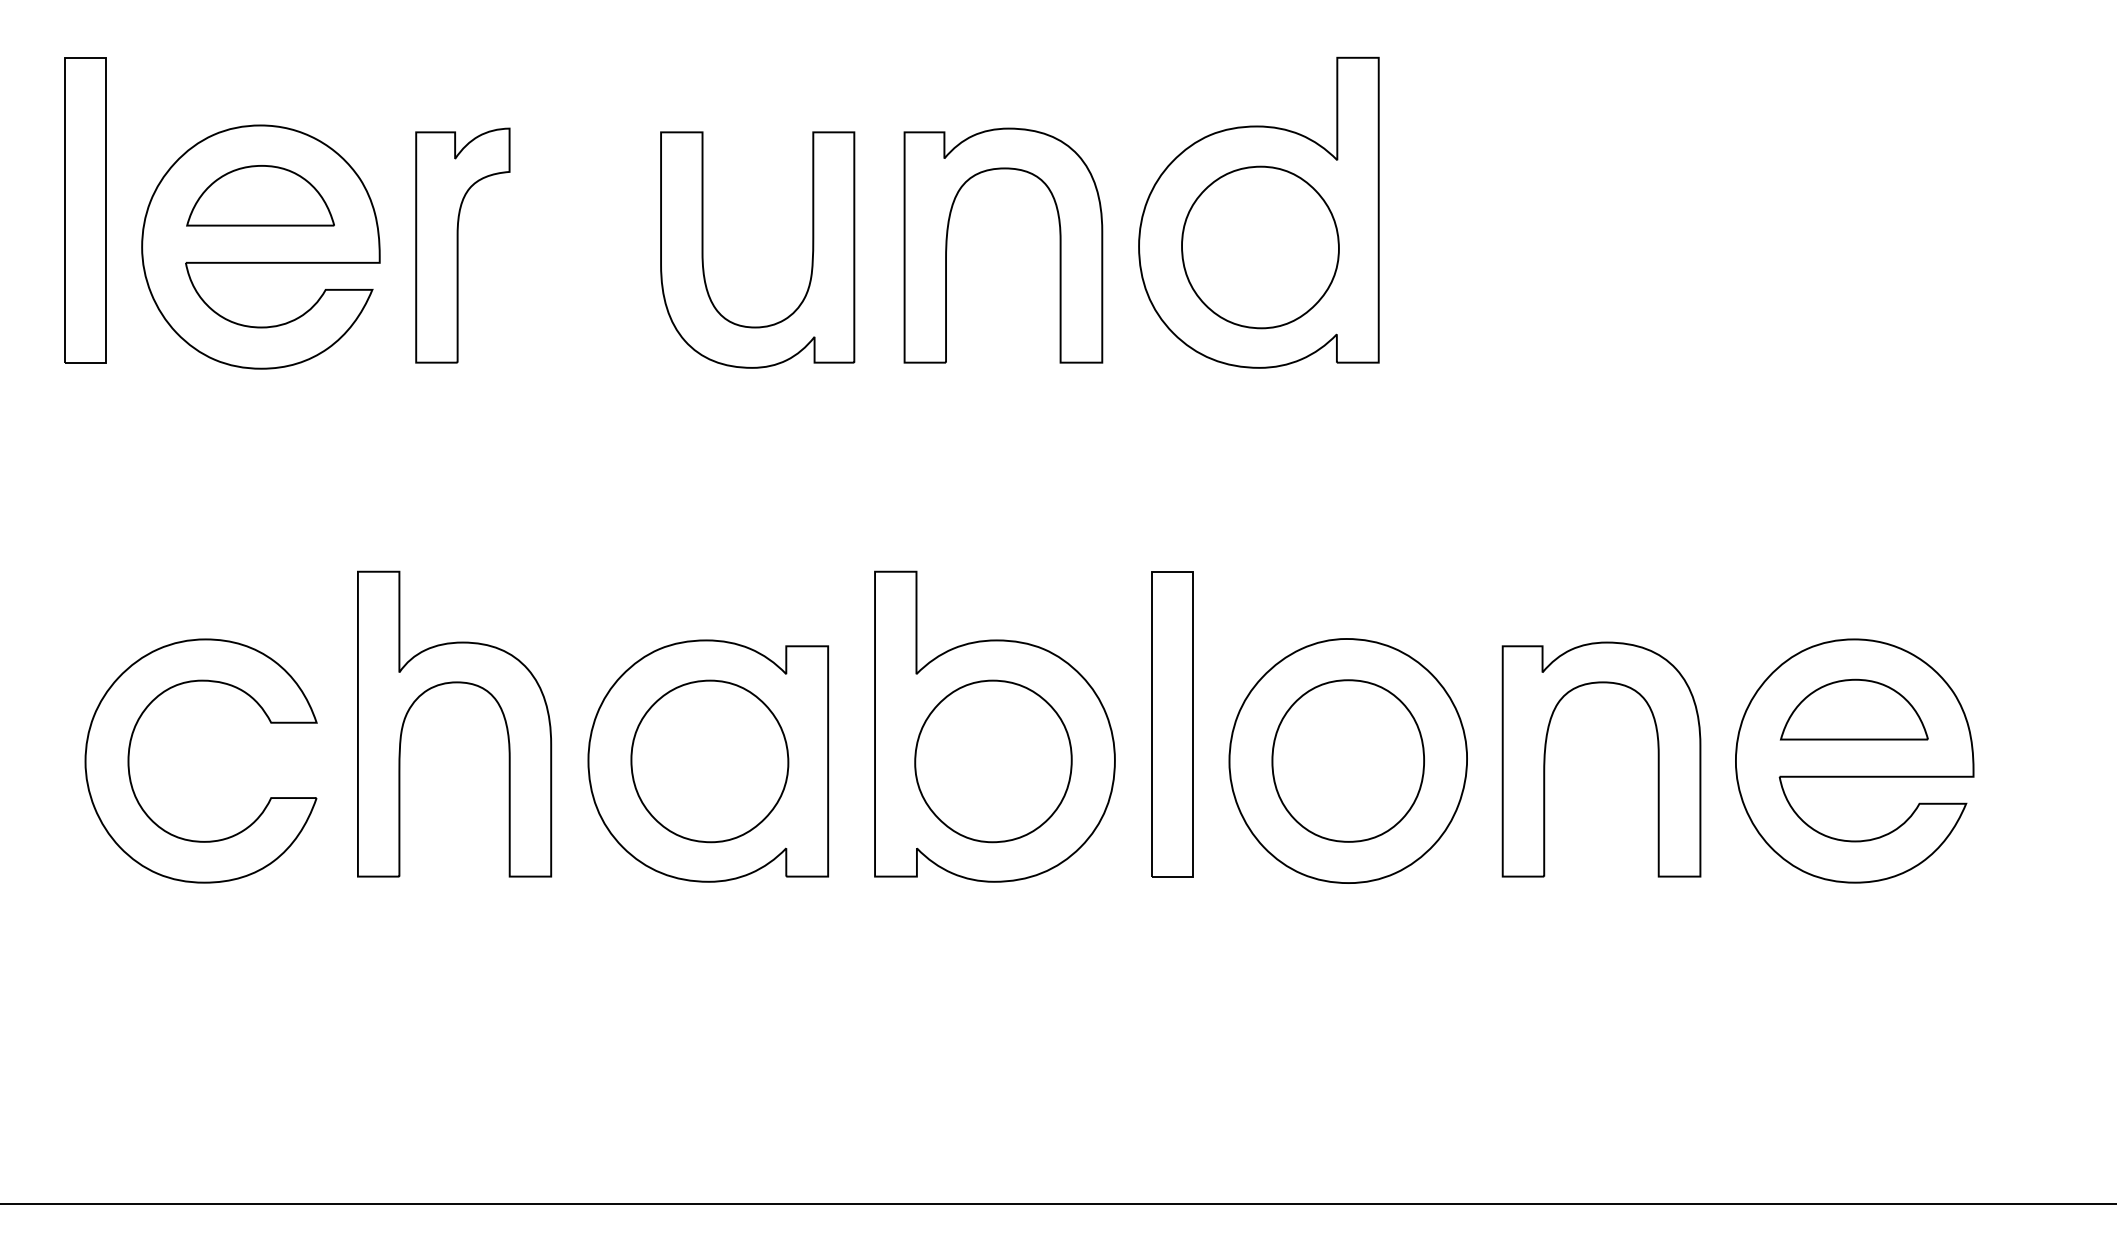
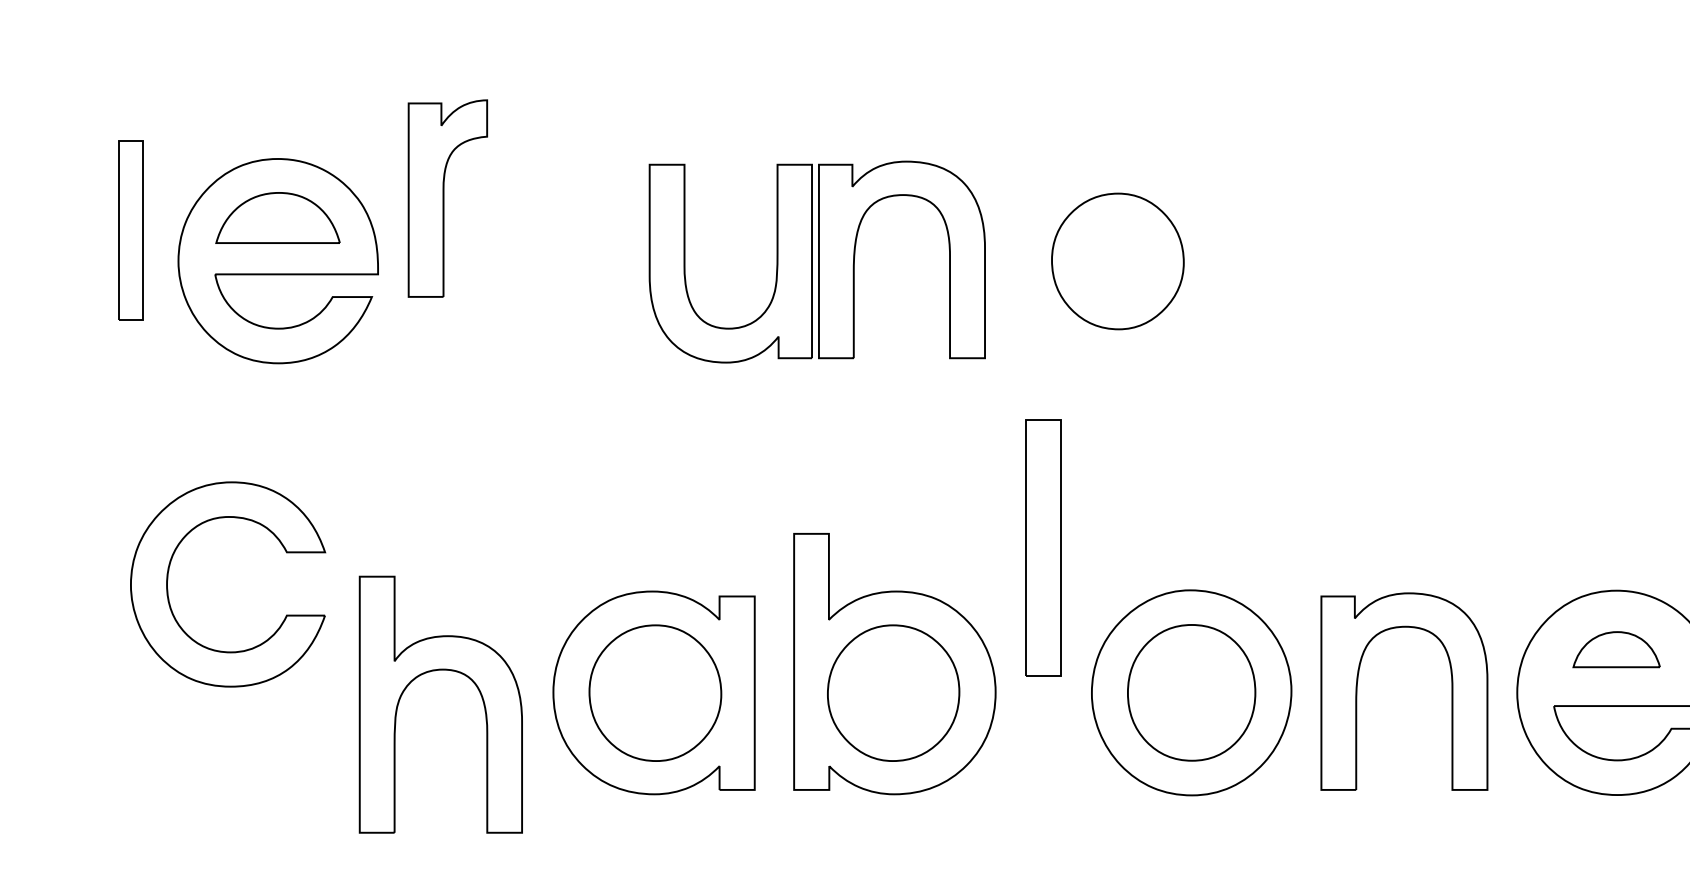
part: (85, 210) -> (130, 230), size x0.7
part: (1258, 212) -> (1116, 232), removed
part: (462, 245) -> (447, 198), moved
part: (703, 249) -> (685, 263), moved
part: (446, 684) -> (434, 671), moved
part: (1853, 709) -> (1616, 649), size x0.7
part: (1172, 724) -> (1043, 547), moved
part: (130, 749) -> (168, 574), moved

